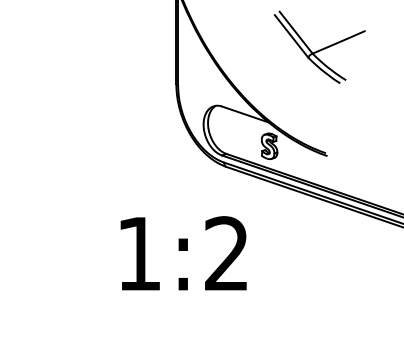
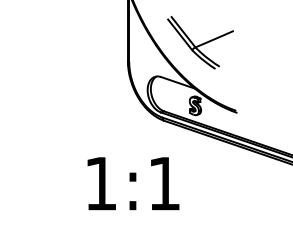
part: (319, 46) -> (200, 42), moved
text: (226, 253) -> (164, 183), 1:2 -> 1:1

